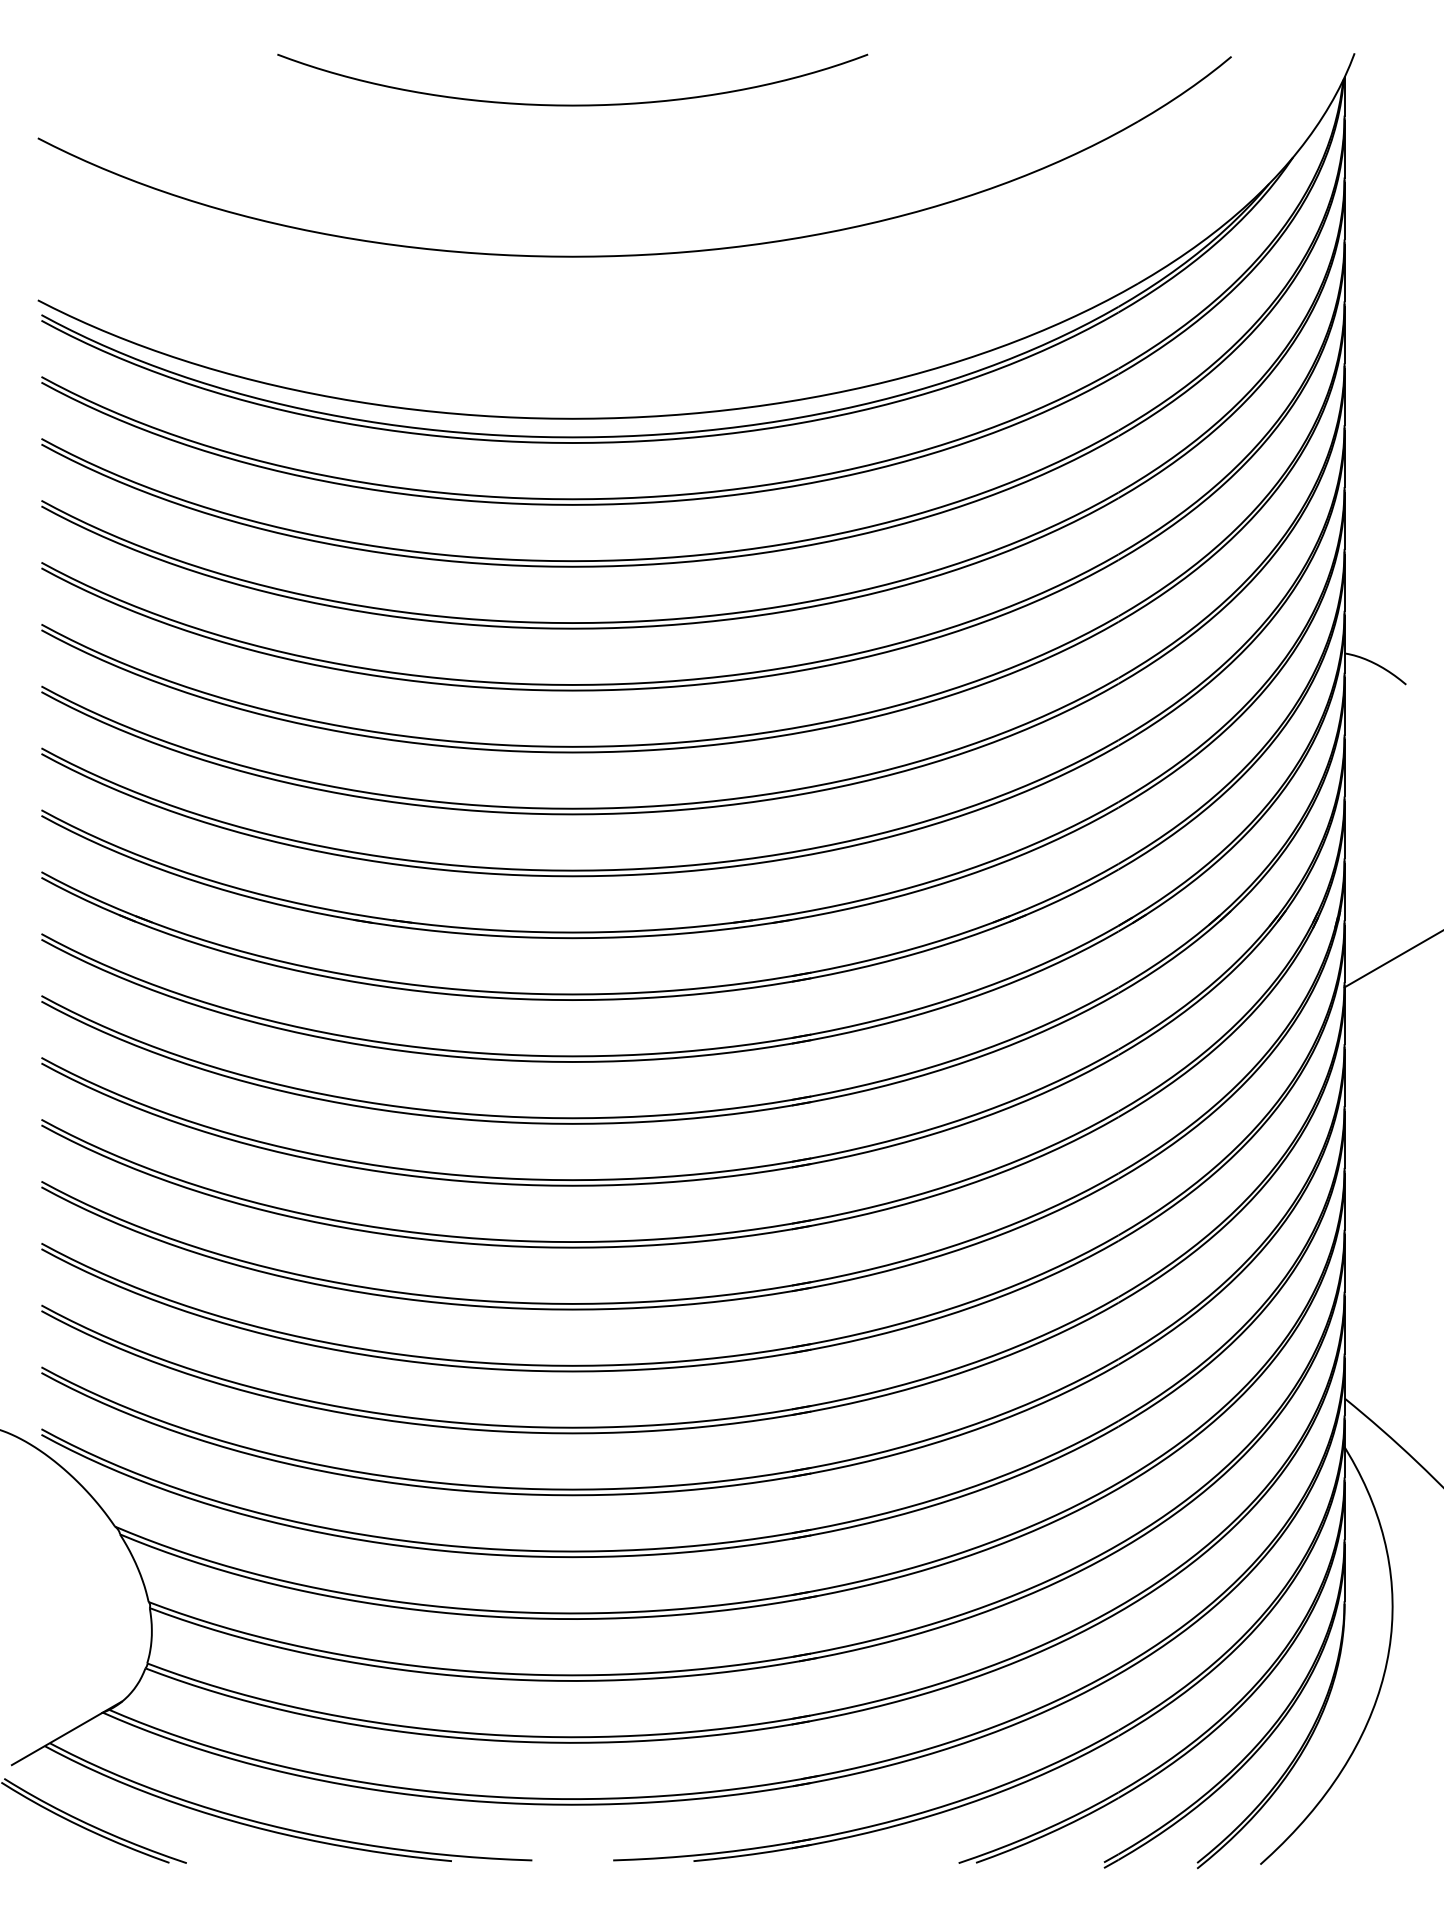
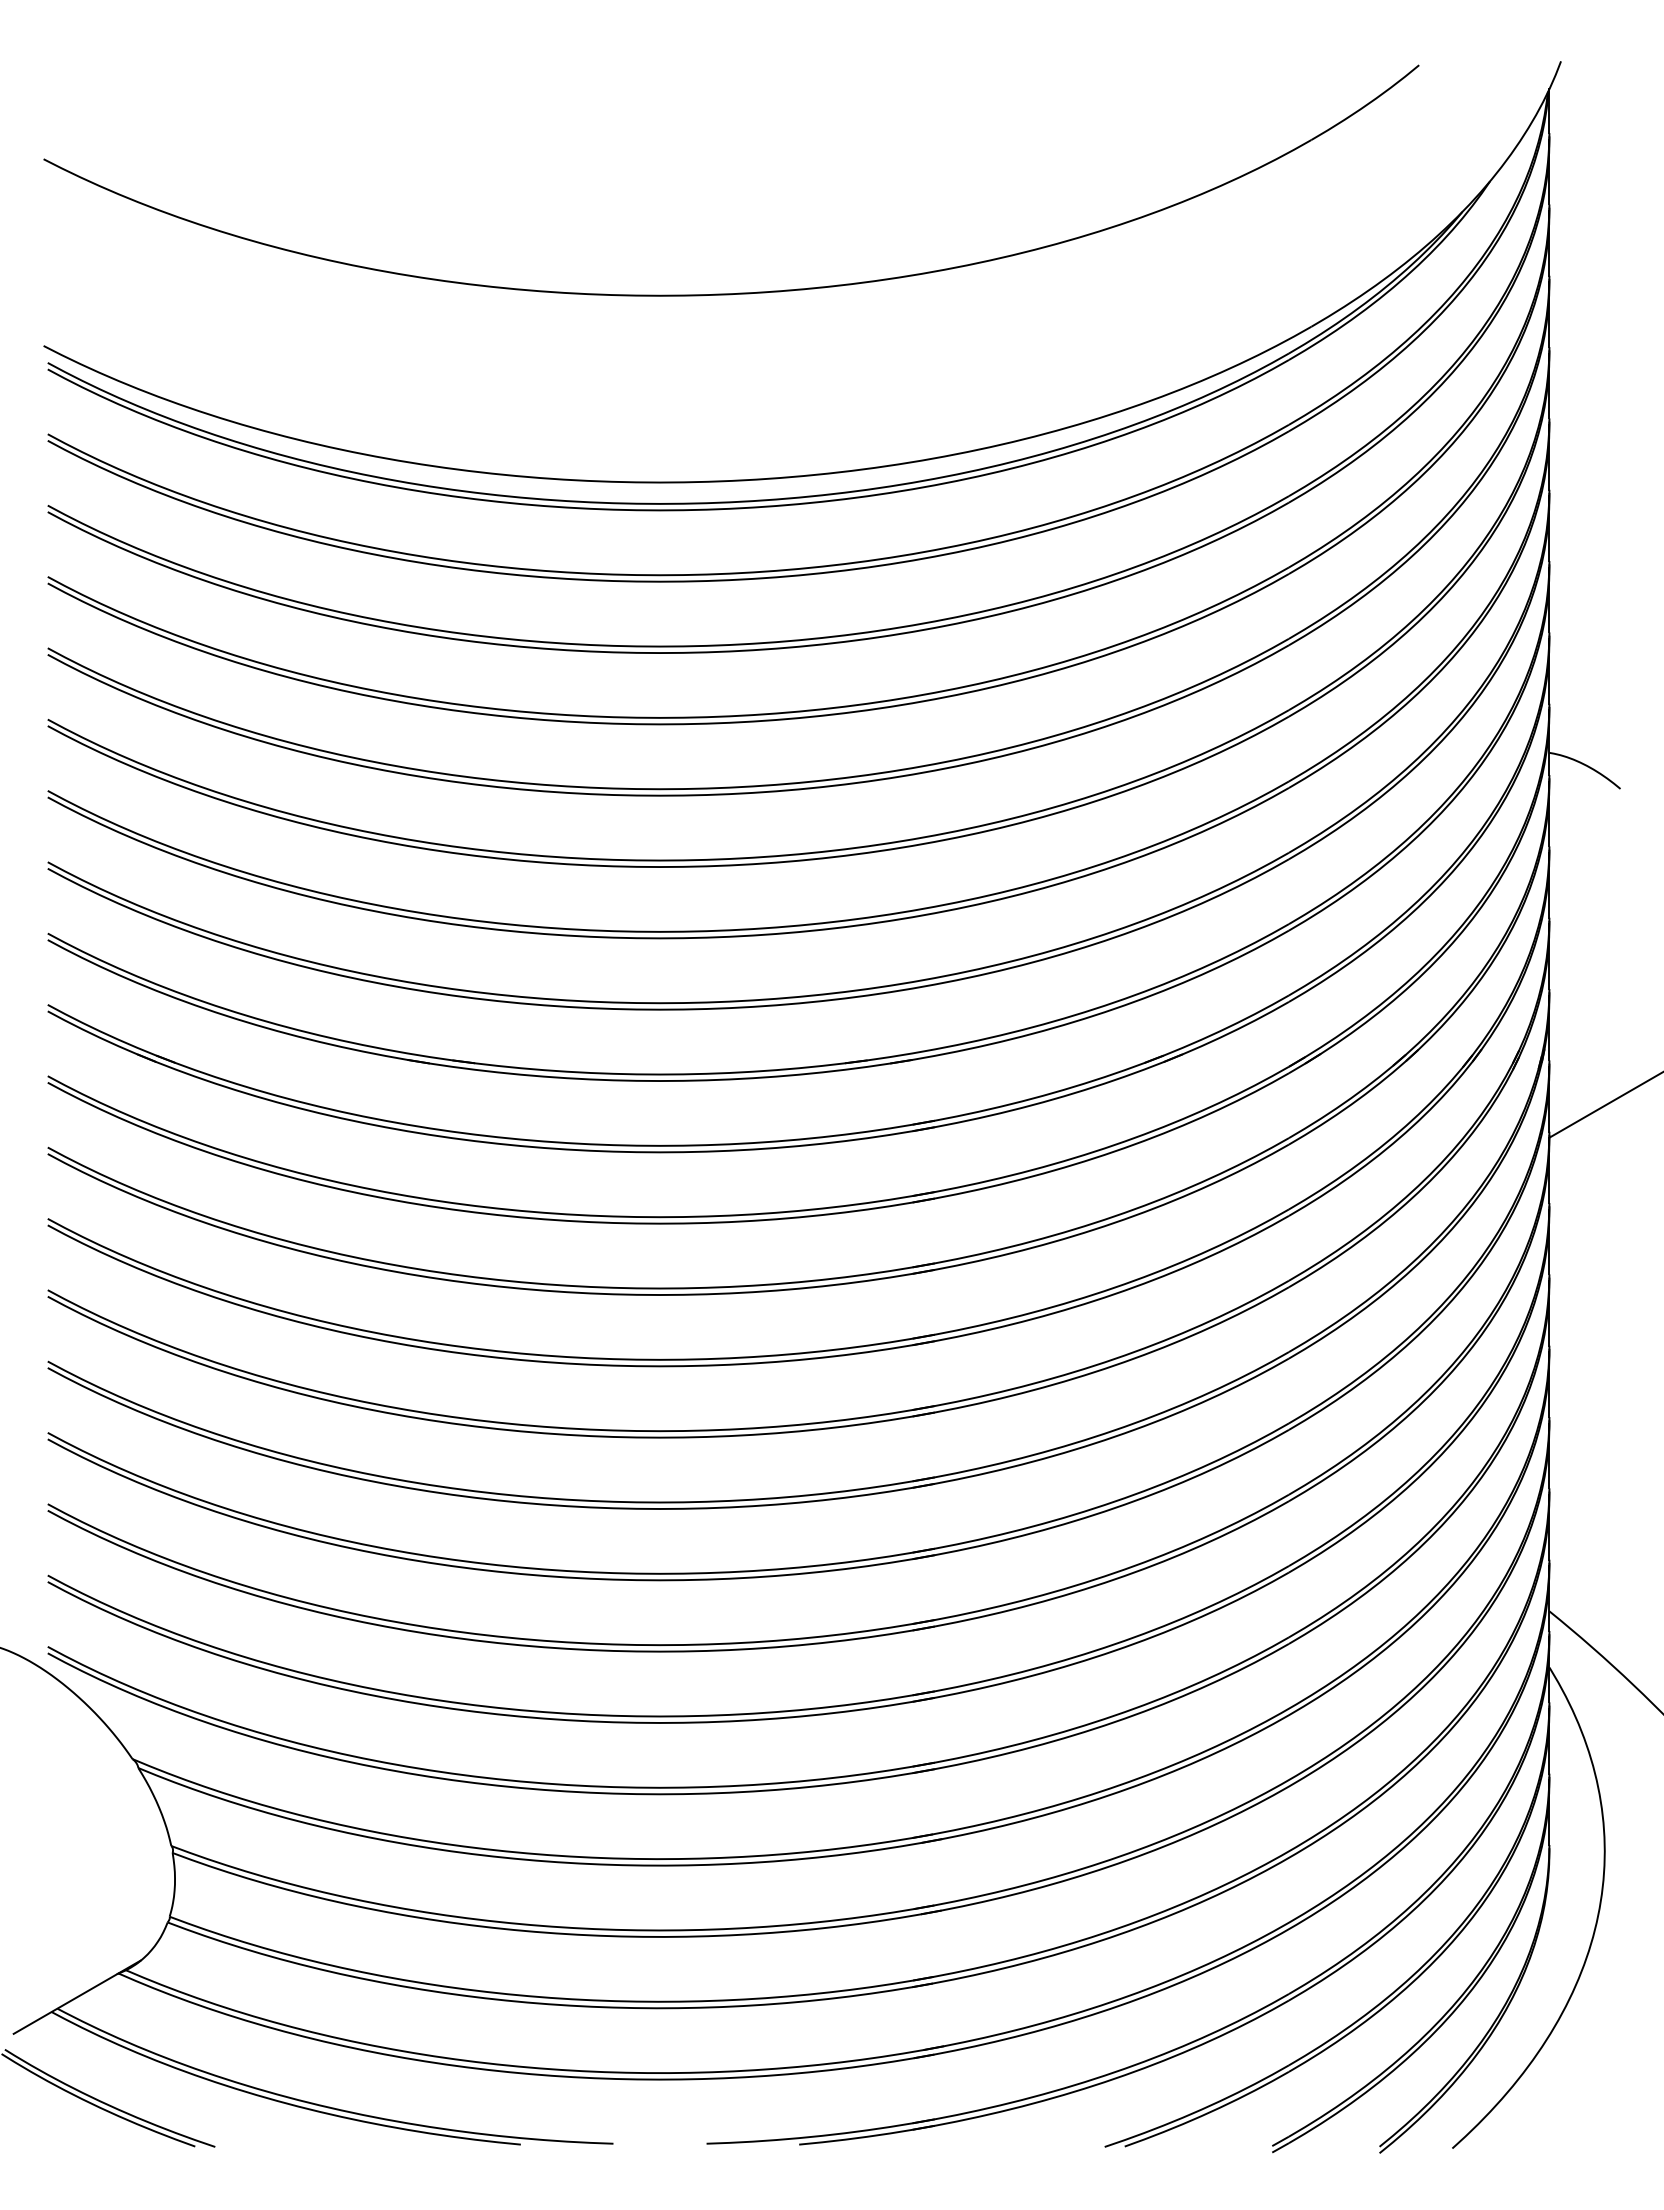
curve: (572, 104) -> (659, 120), removed

